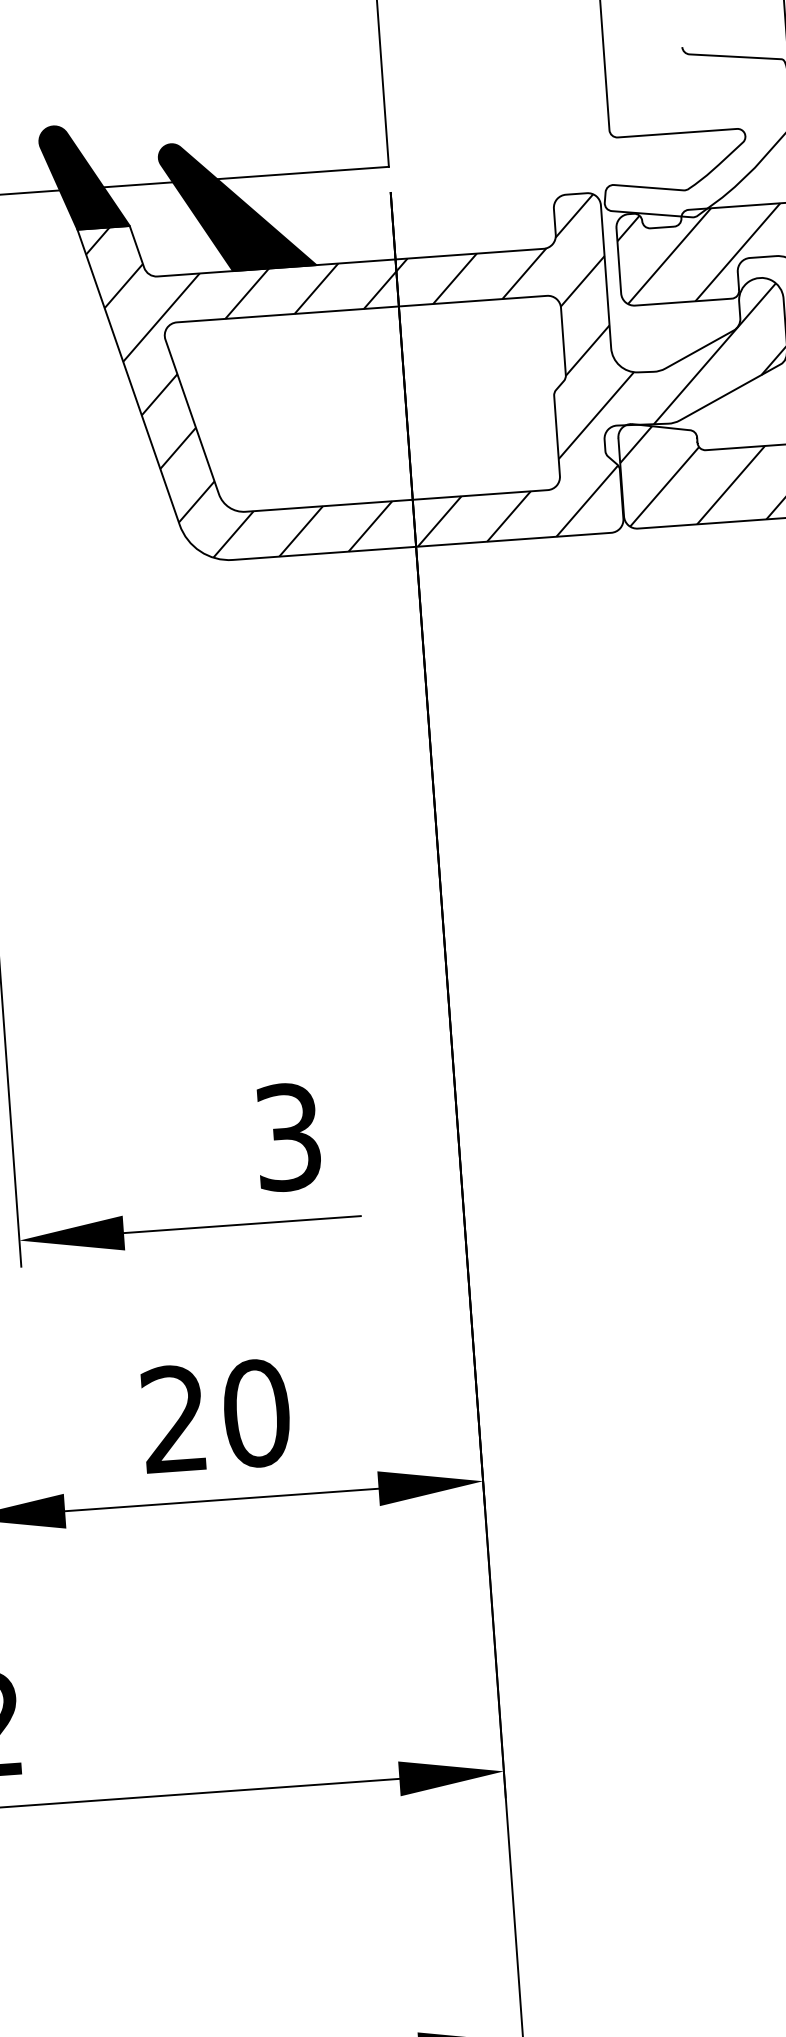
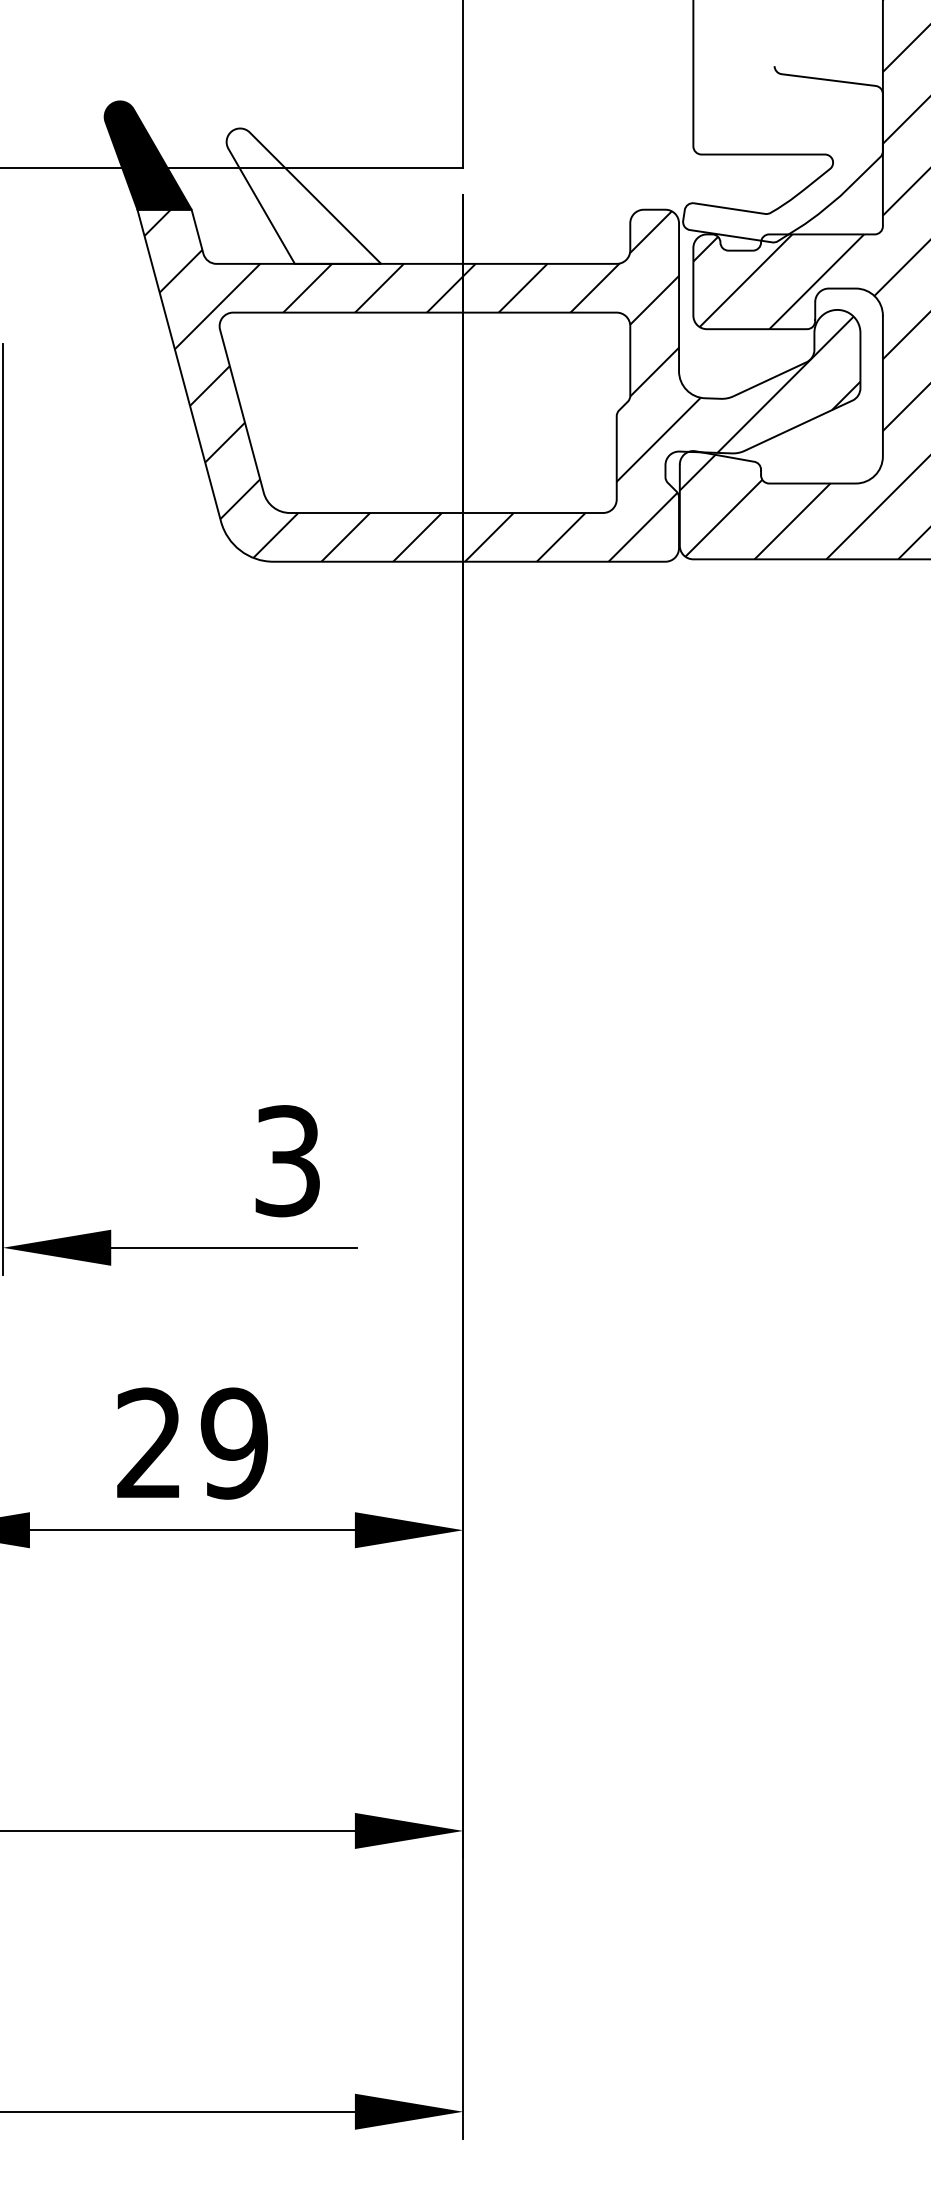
fill: (236, 204) -> (303, 195), removed
text: (256, 1413) -> (234, 1443), 20 -> 29

